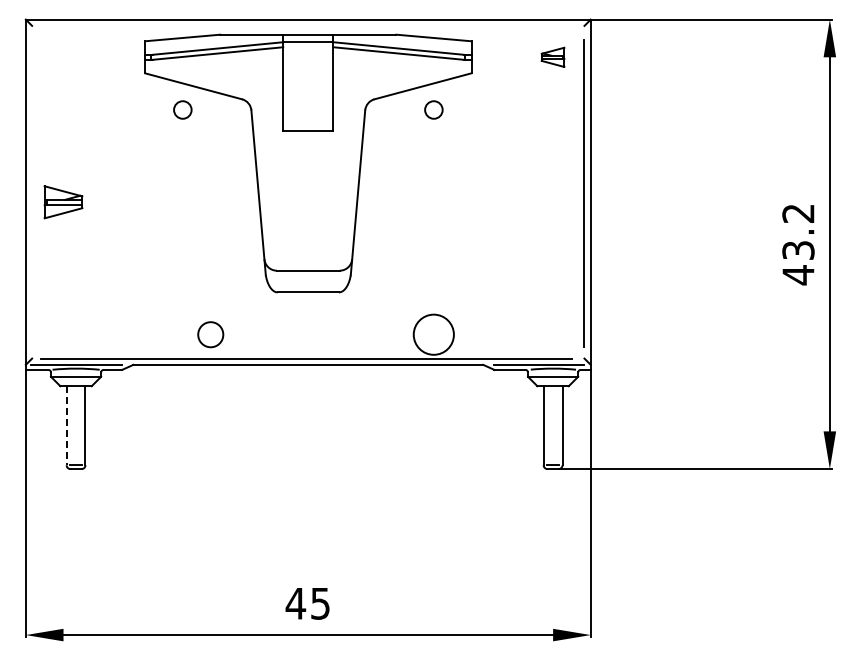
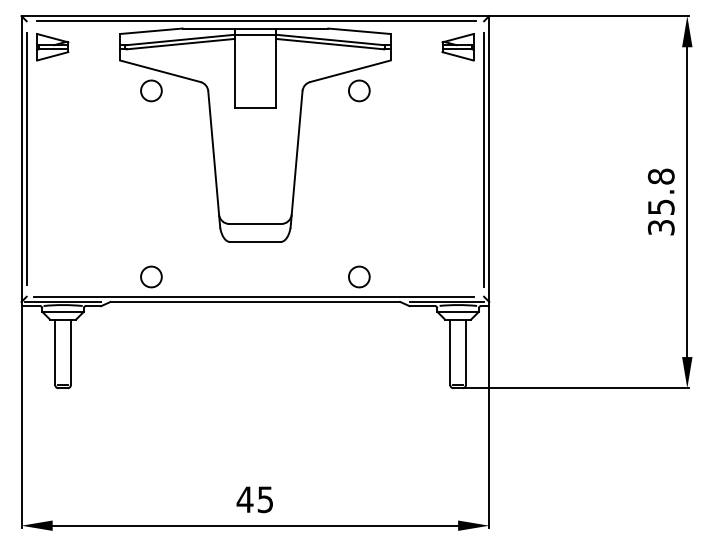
line: (309, 25) -> (256, 20), added
part: (552, 57) -> (457, 47), size x1.67
circle: (182, 109) -> (151, 90), size x1.43
circle: (433, 109) -> (359, 90), size x1.43
line: (32, 191) -> (27, 158), added
part: (63, 202) -> (52, 47), moved
text: (798, 244) -> (661, 202), 43.2 -> 35.8
circle: (210, 334) -> (151, 276), moved
circle: (433, 334) -> (359, 276), size x0.62
line: (66, 425) -> (55, 352), dashed -> solid

